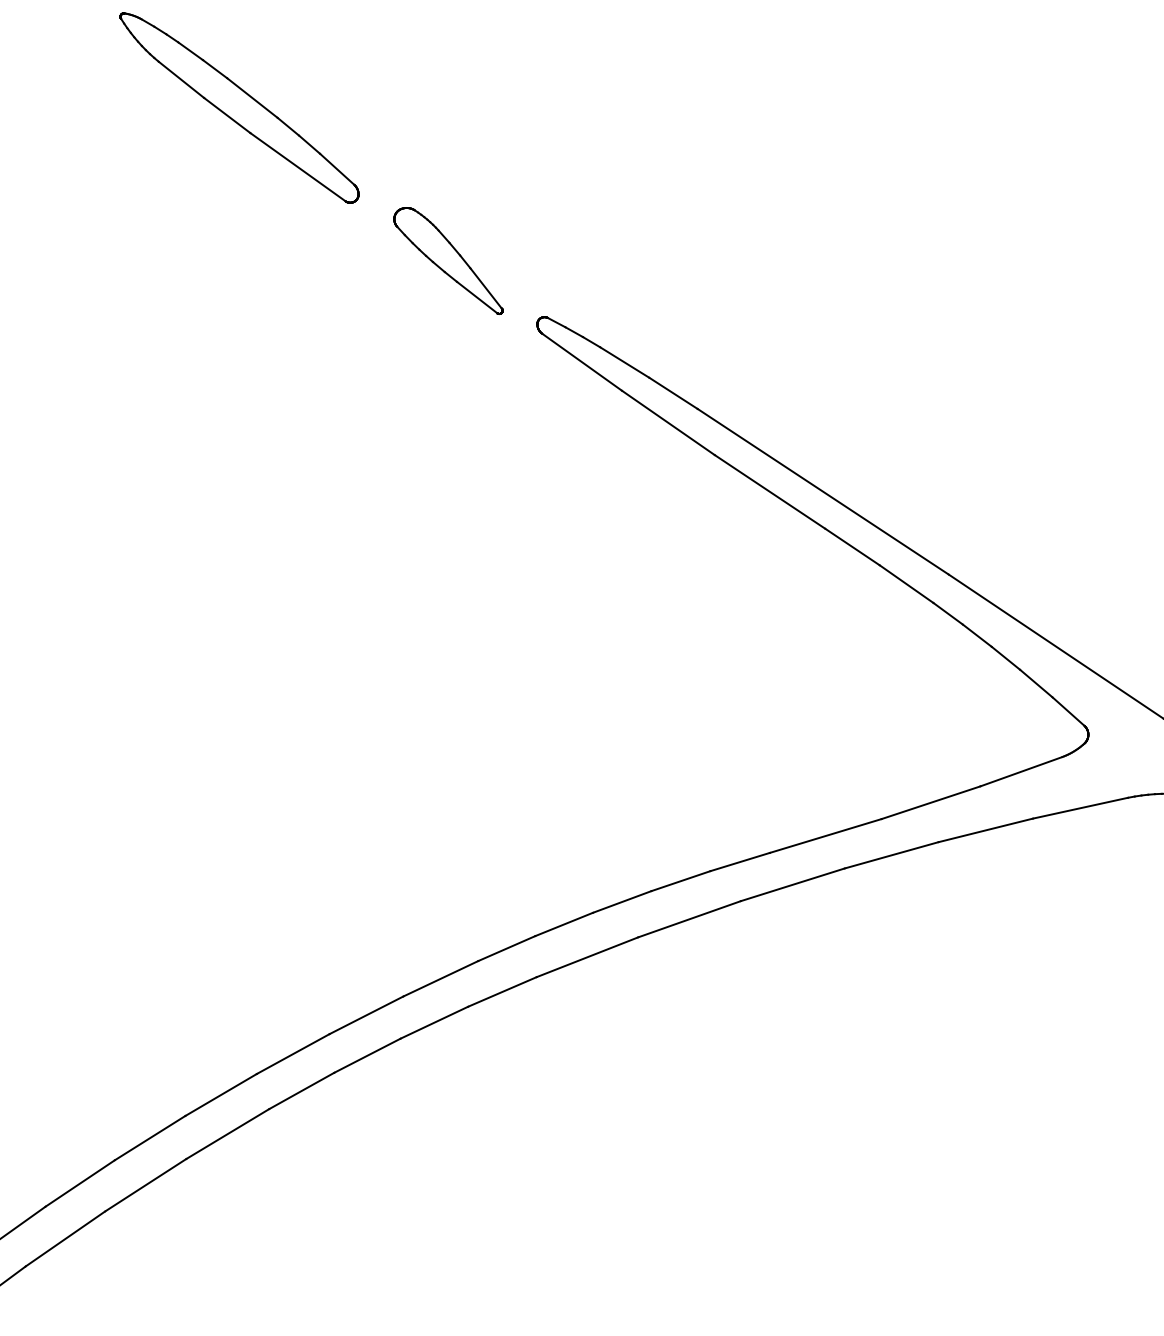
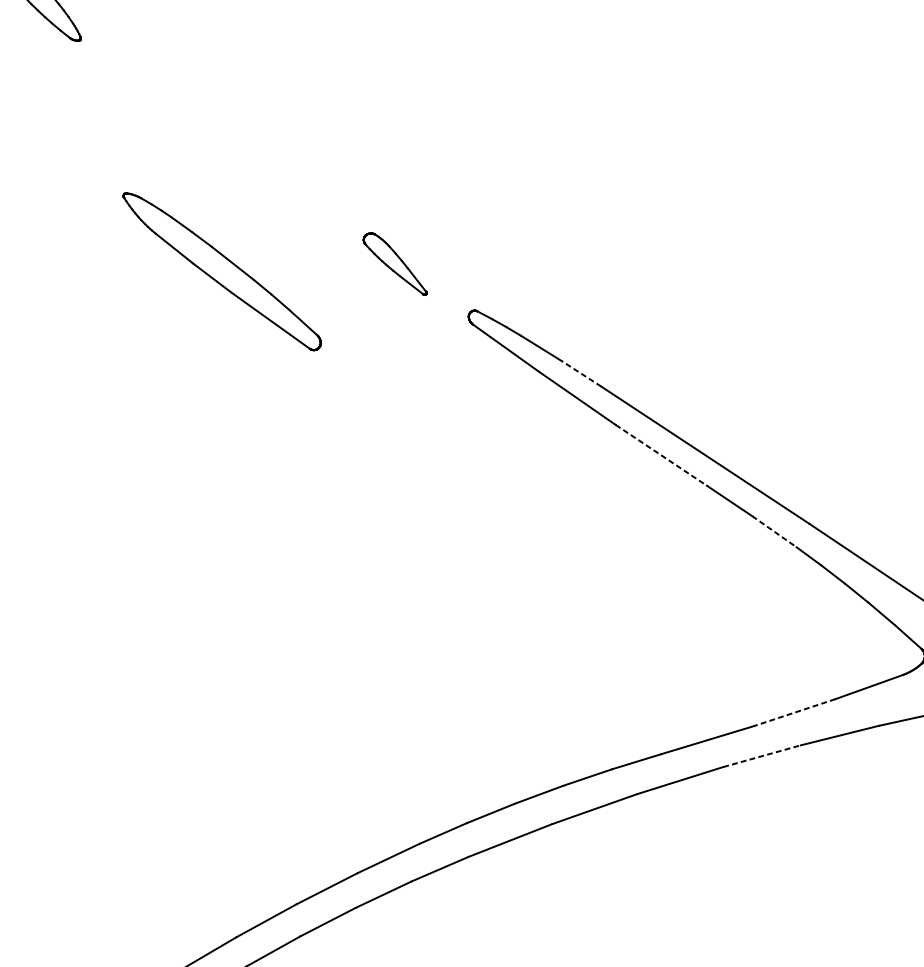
part: (239, 107) -> (222, 271), moved
part: (448, 260) -> (395, 263), size x0.7
line: (673, 393) -> (581, 373), solid -> dashed
line: (770, 492) -> (661, 455), solid -> dashed
line: (906, 584) -> (774, 532), solid -> dashed
line: (930, 802) -> (794, 712), solid -> dashed
line: (891, 855) -> (761, 756), solid -> dashed

